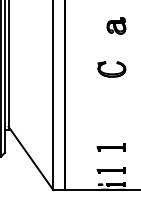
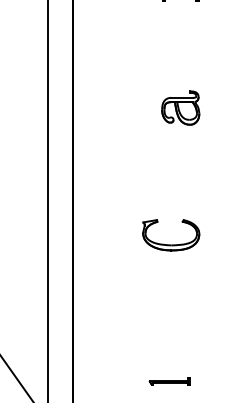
part: (116, 25) -> (180, 107), moved
part: (111, 69) -> (170, 235), moved
part: (110, 147) -> (168, 333), removed
part: (110, 170) -> (168, 382), size x0.7

